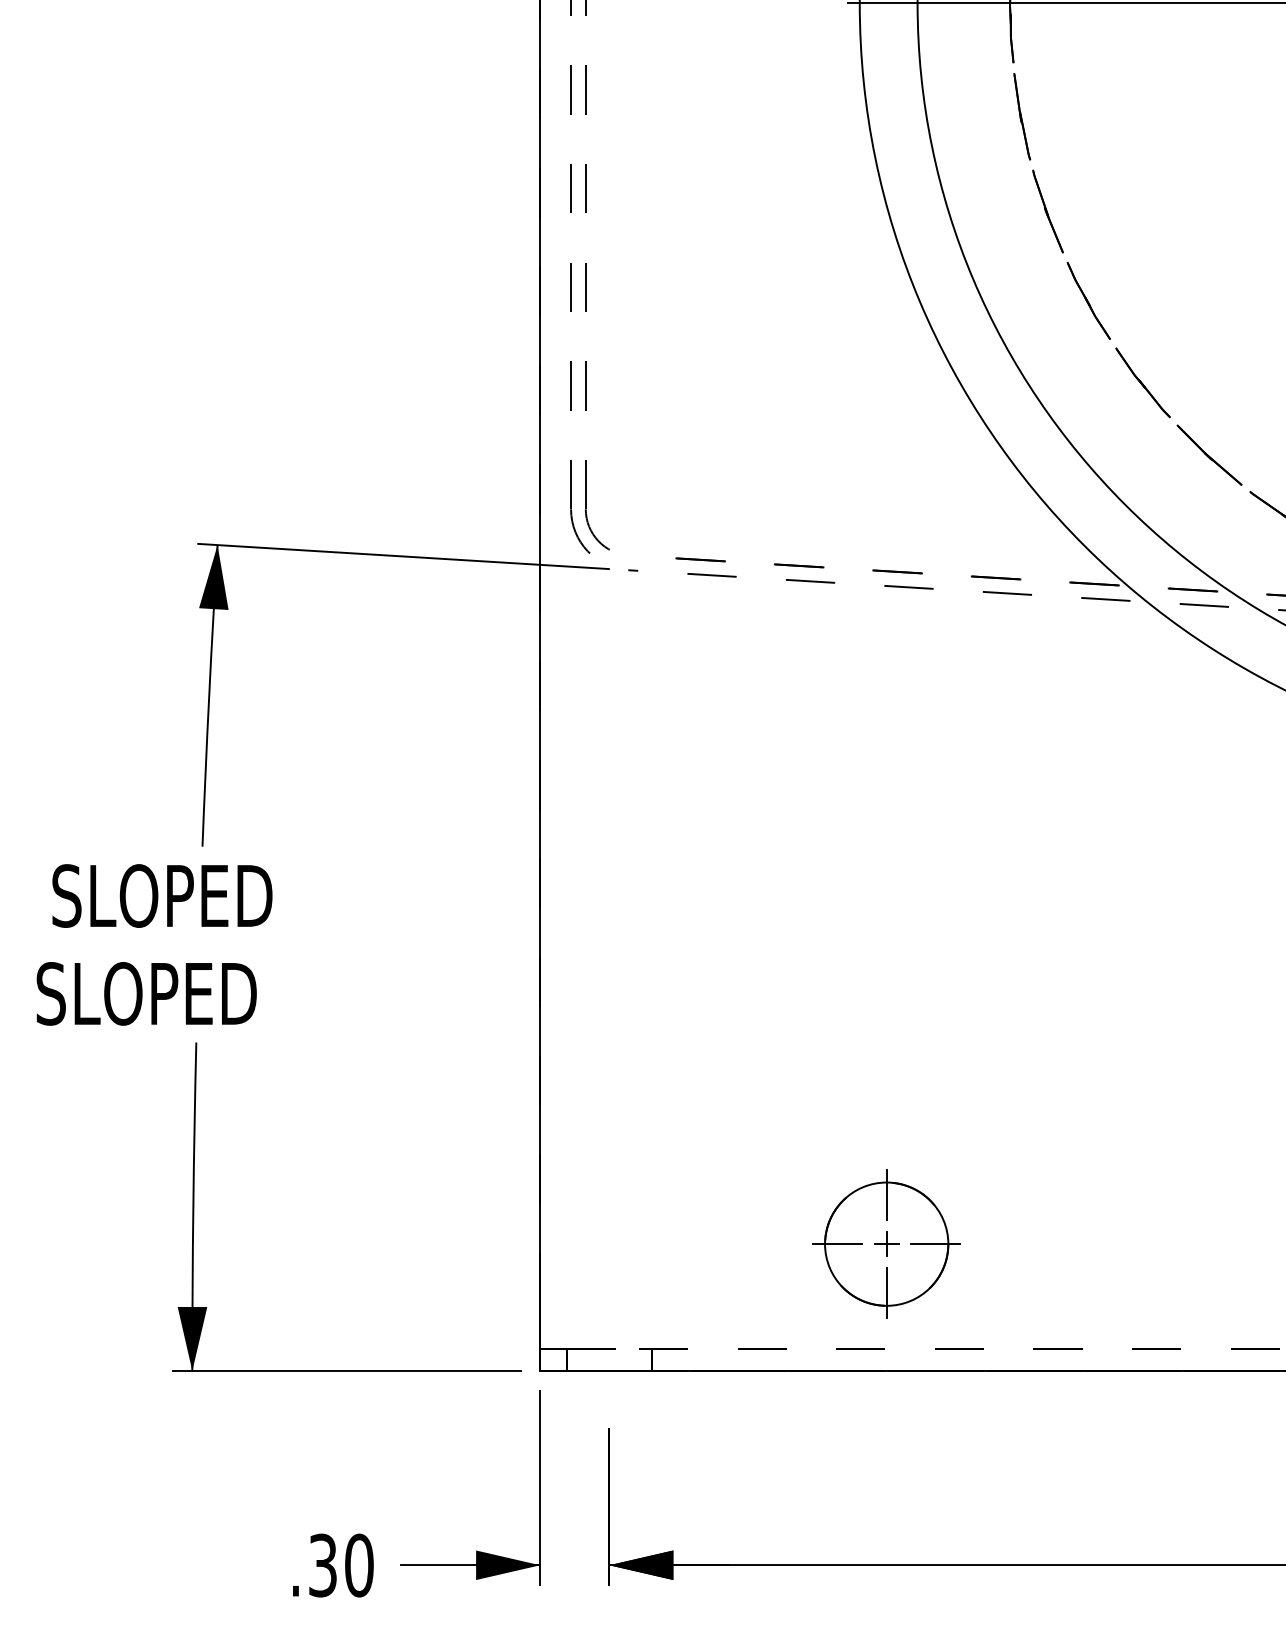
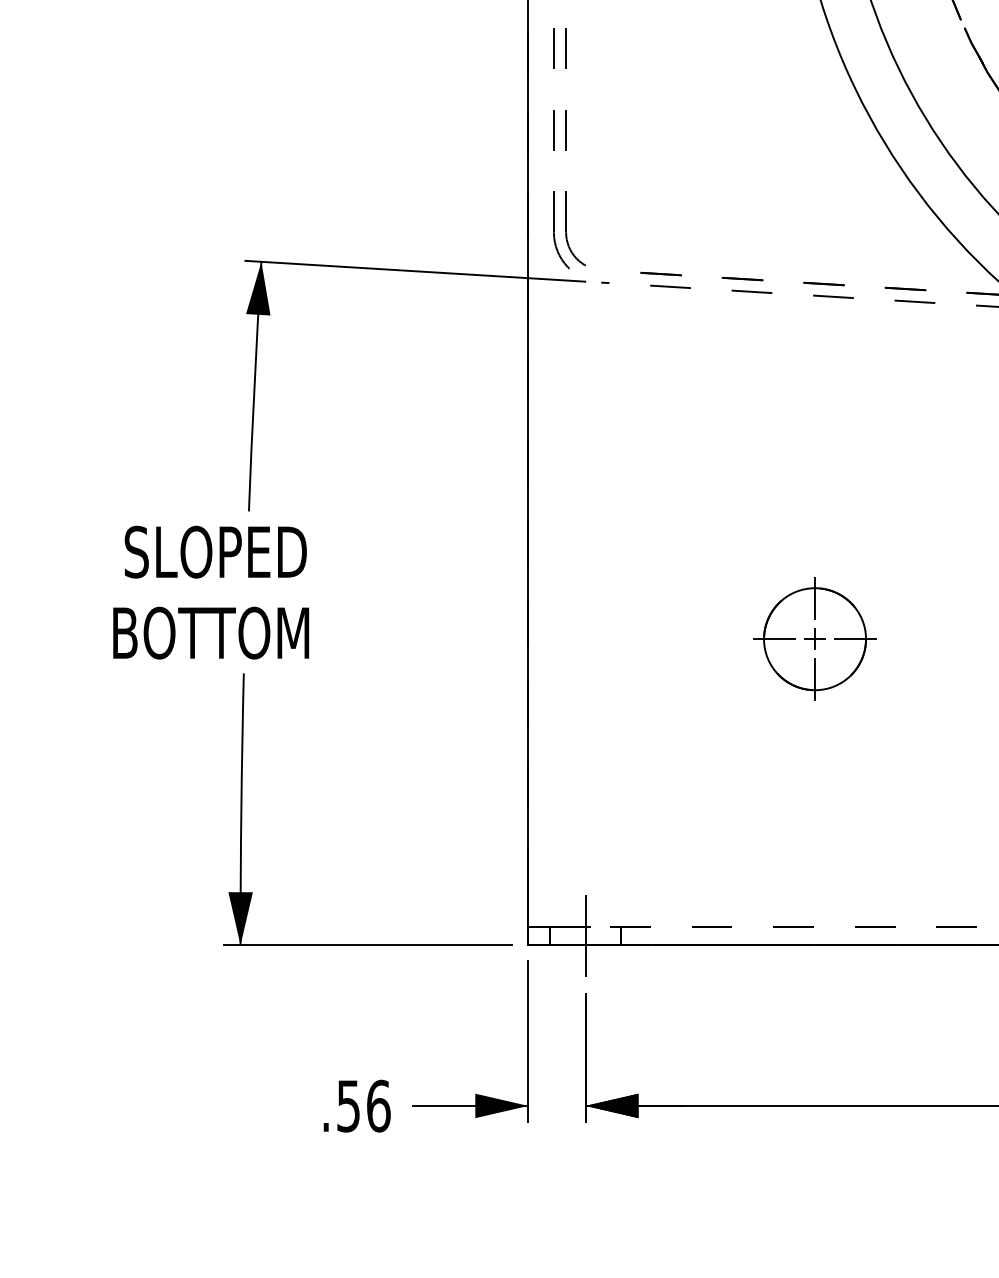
text: (155, 993) -> (210, 632), SLOPED -> BOTTOM
part: (886, 1243) -> (814, 638), moved
line: (609, 1359) -> (585, 935), added
text: (341, 1565) -> (363, 1106), .30 -> .56

